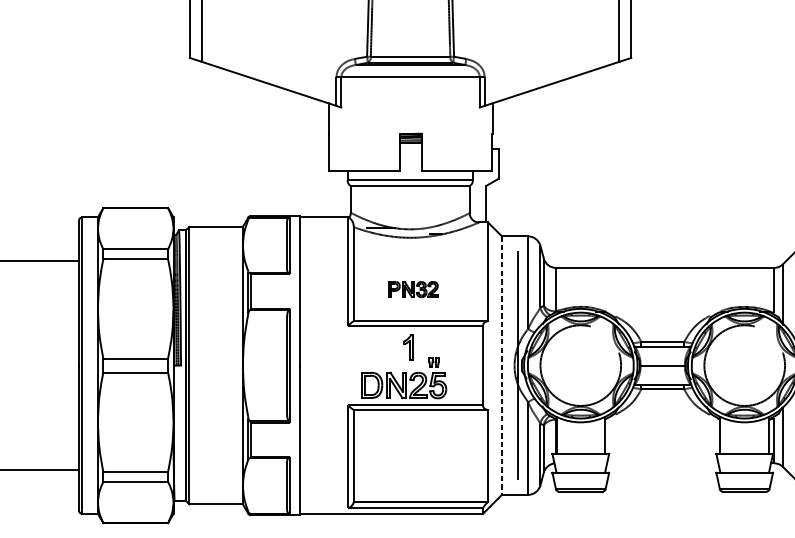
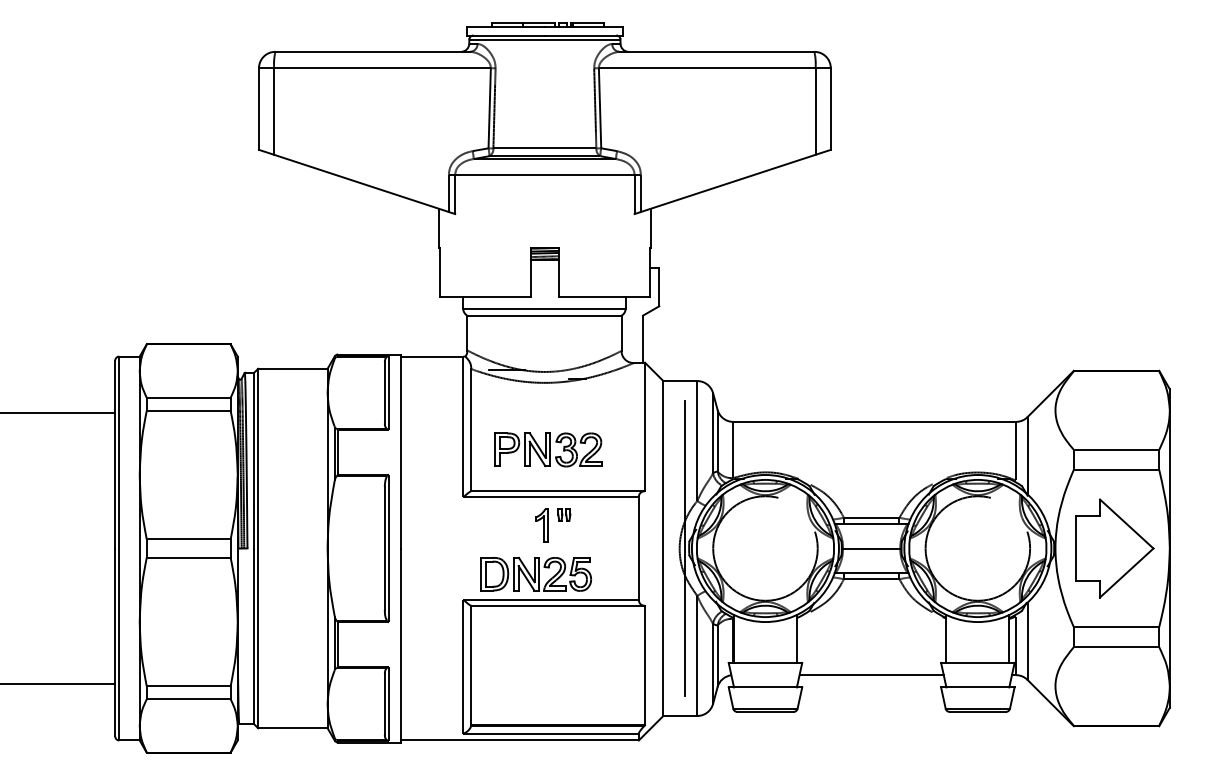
part: (413, 289) -> (548, 449), size x1.67
part: (434, 361) -> (564, 514), moved
line: (502, 366) -> (663, 549), dashed -> solid
line: (662, 463) -> (871, 675), added

